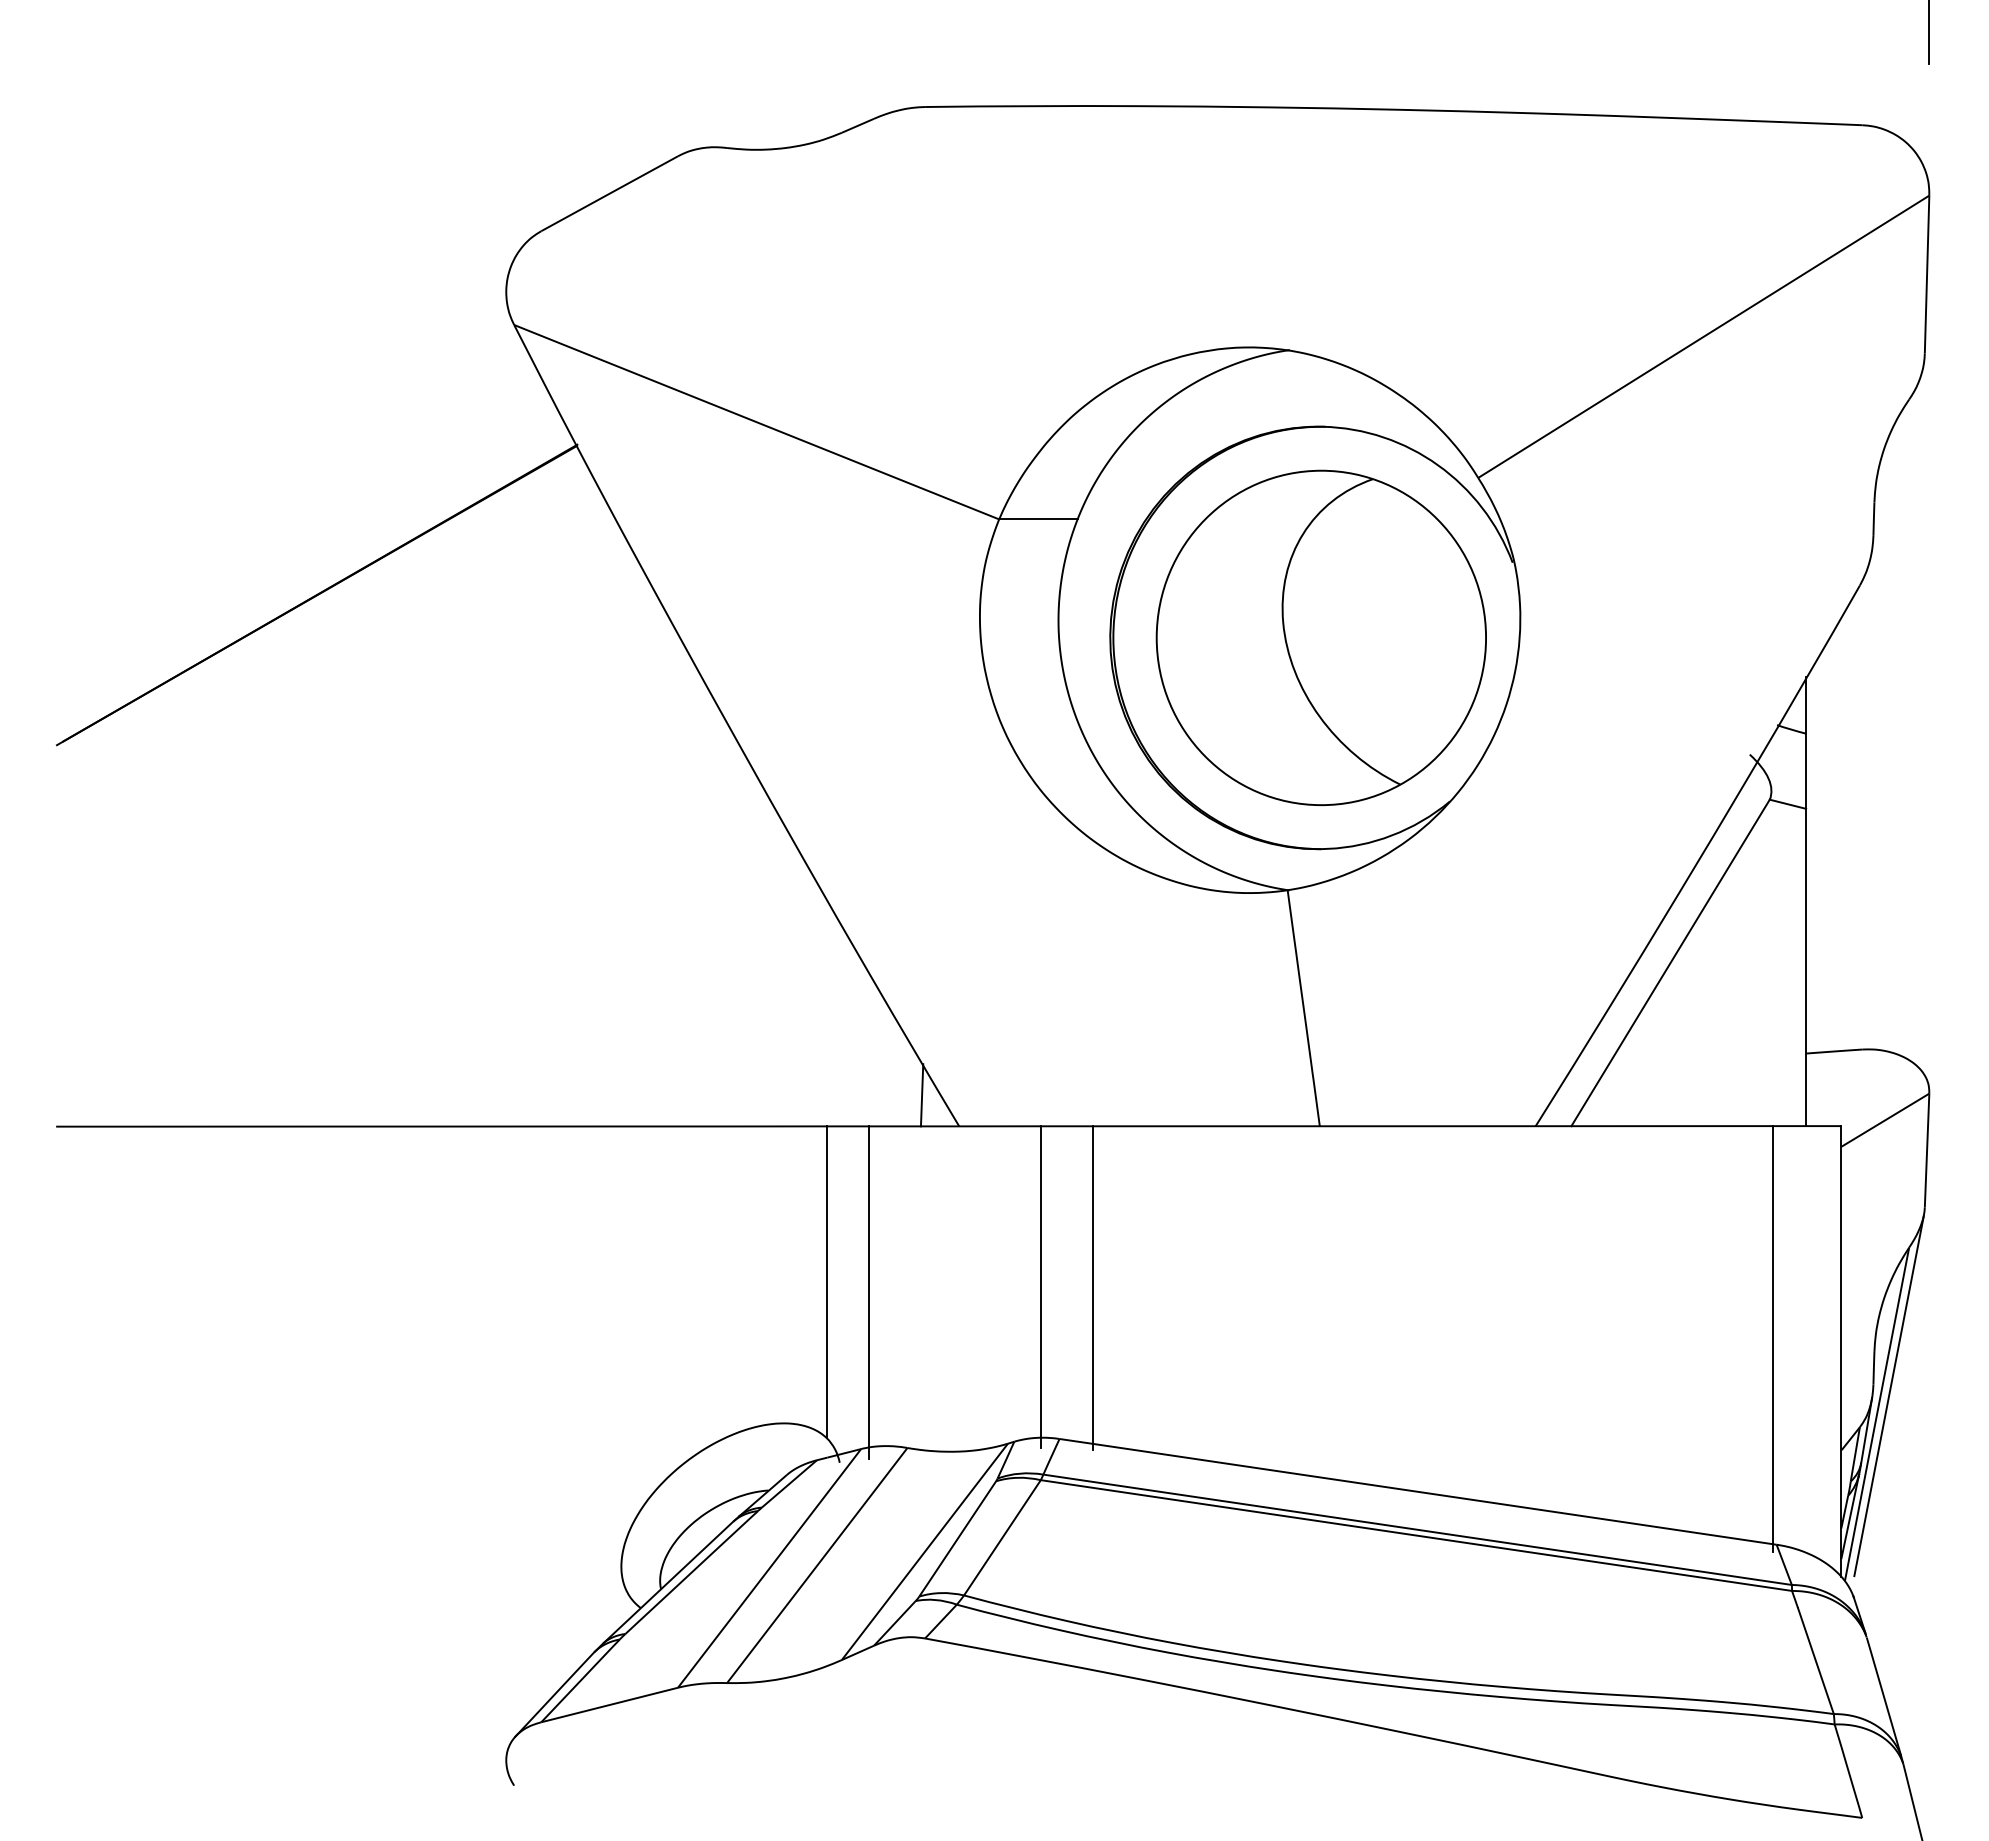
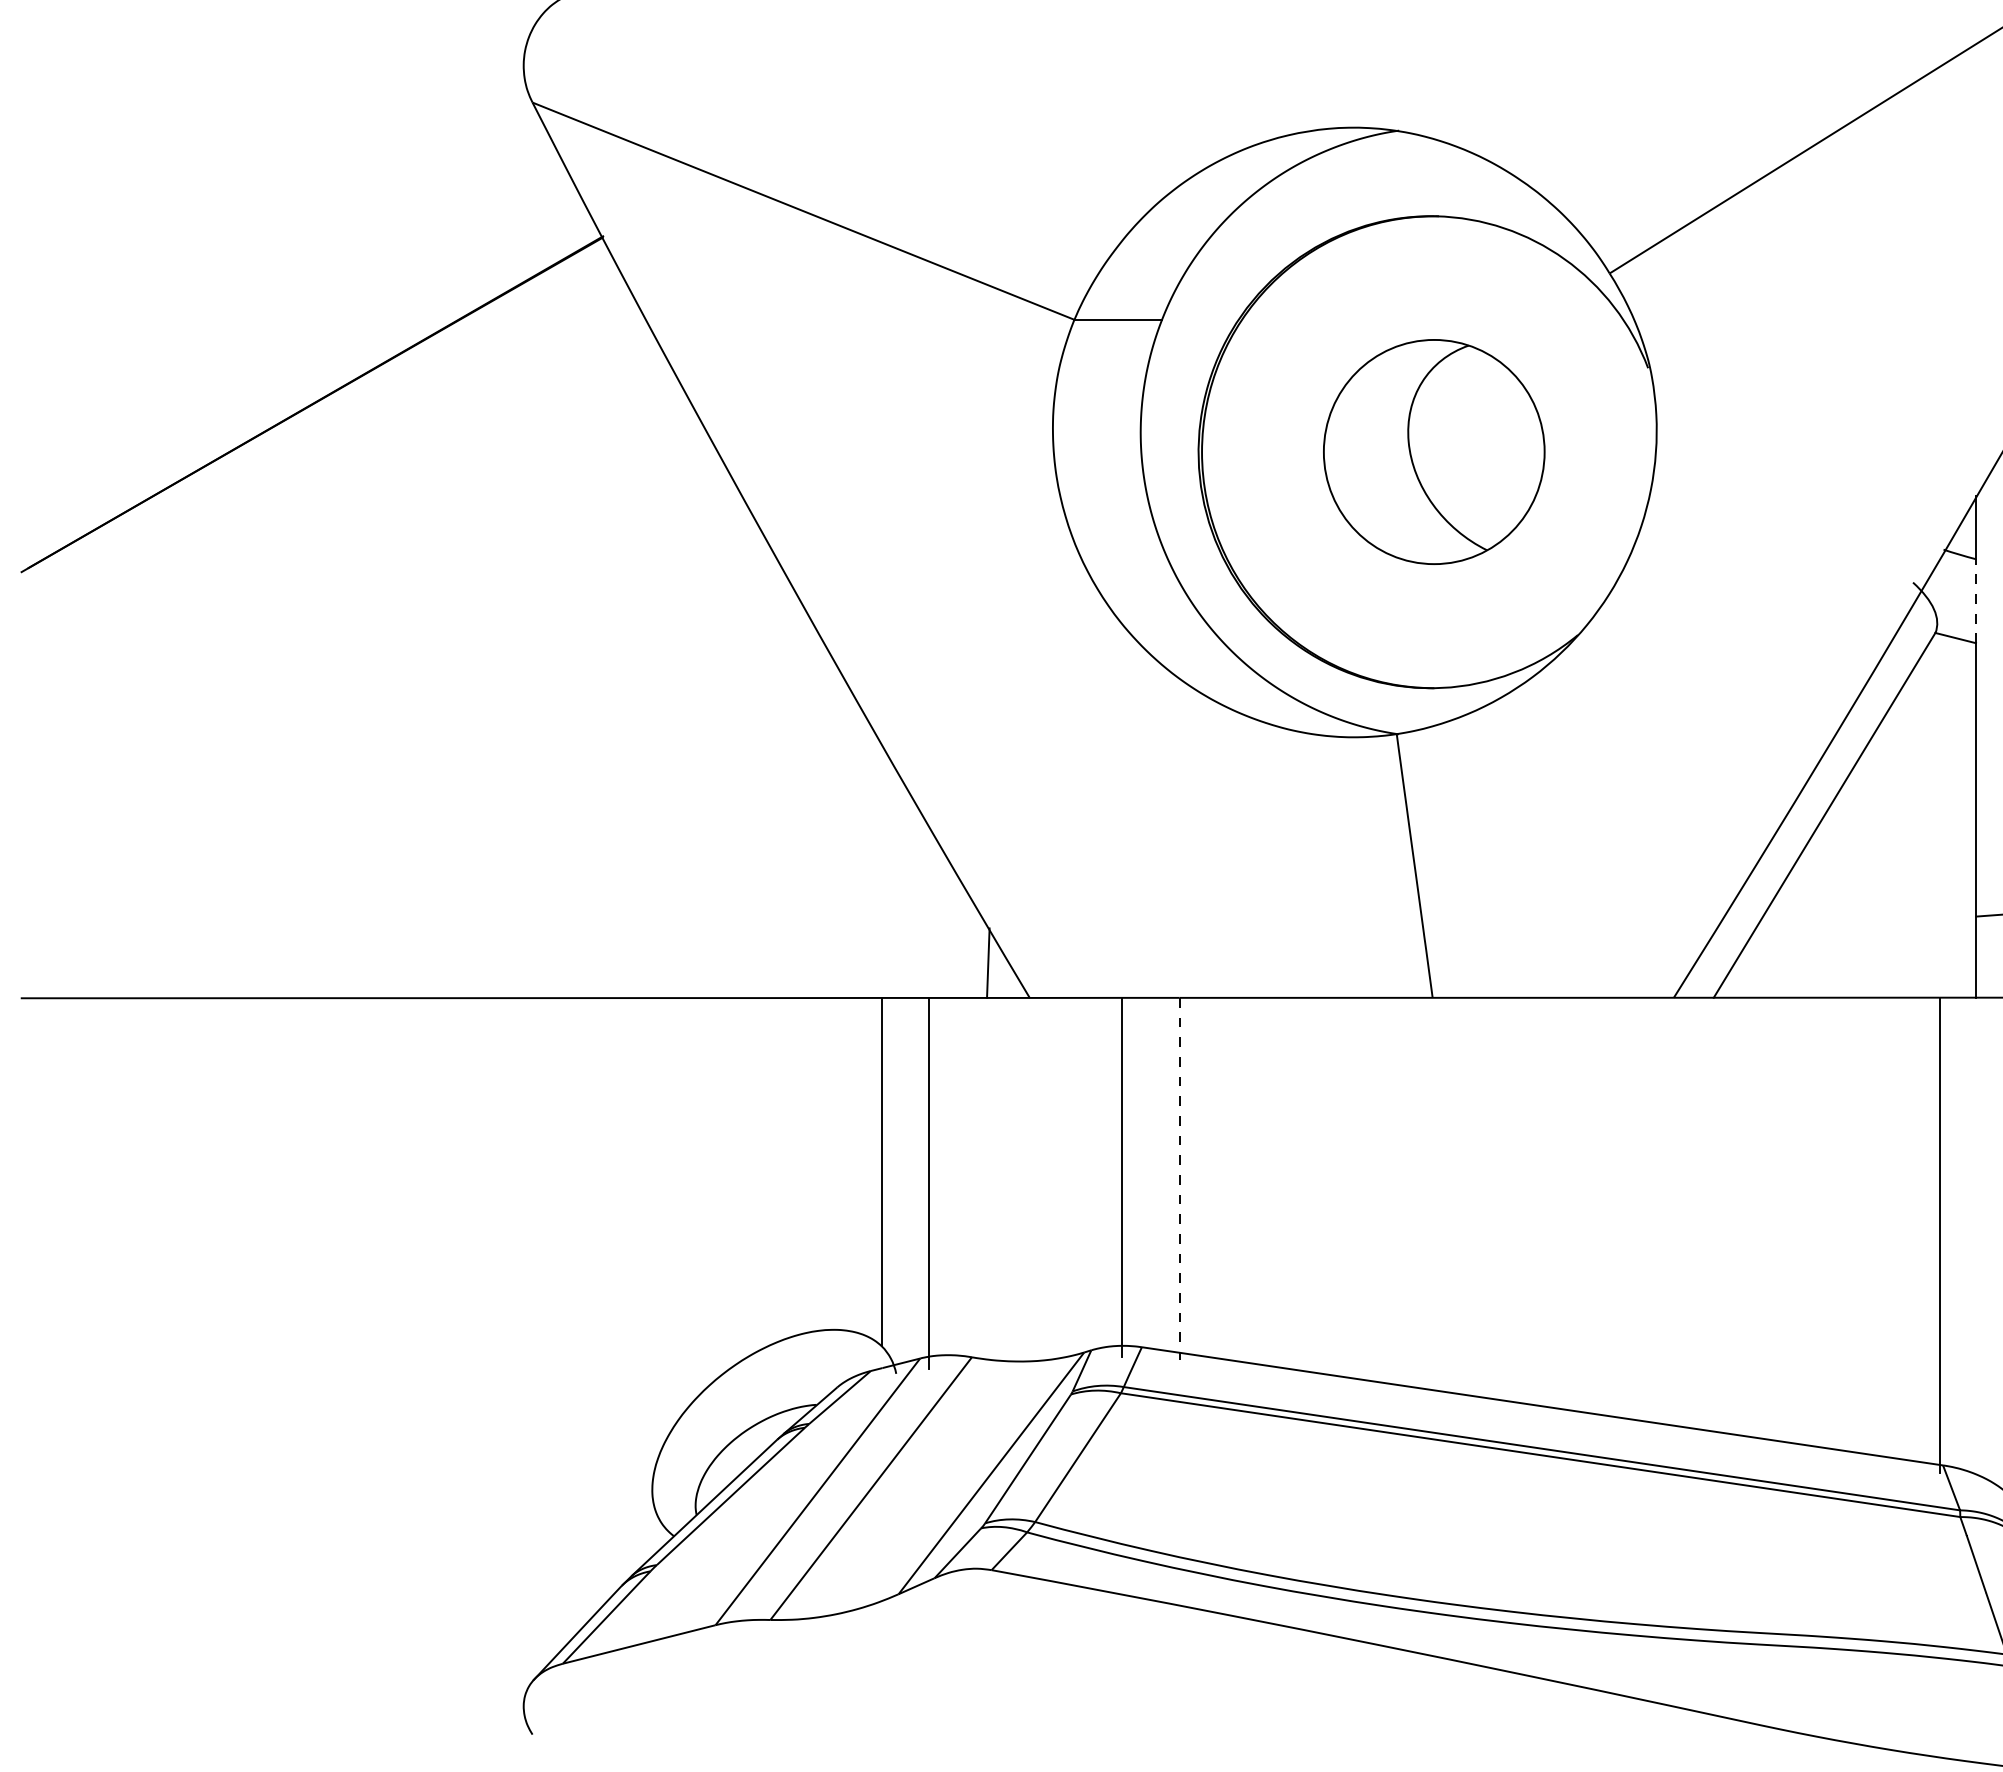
part: (1320, 637) -> (1433, 451), size x0.6
line: (1806, 771) -> (1976, 601), solid -> dashed
line: (1093, 1288) -> (1179, 1179), solid -> dashed

